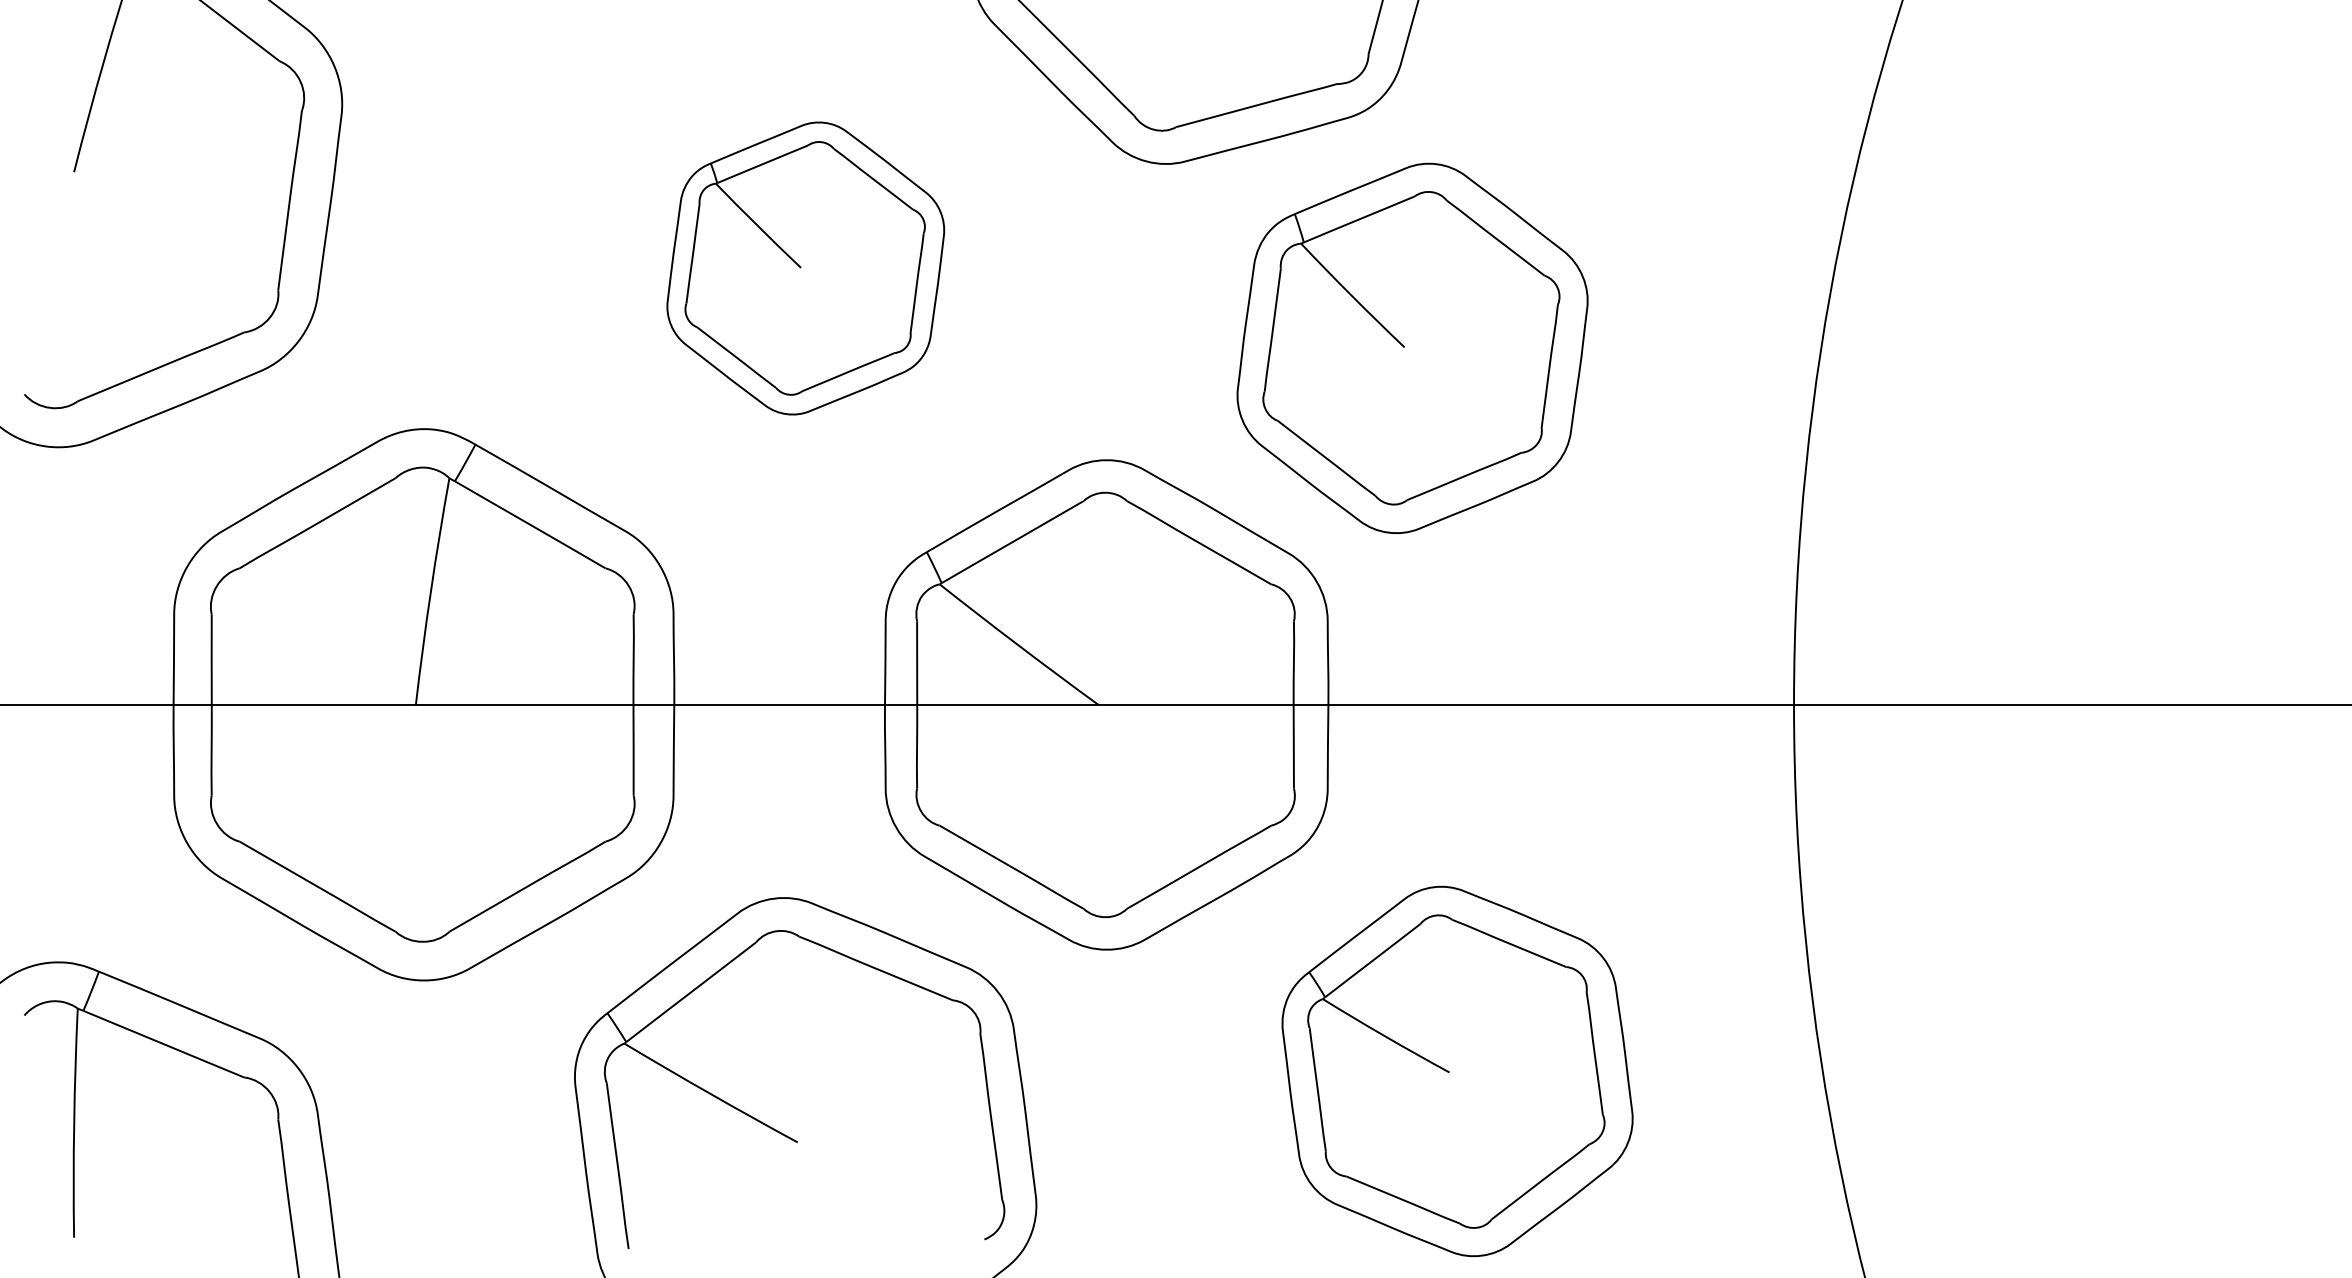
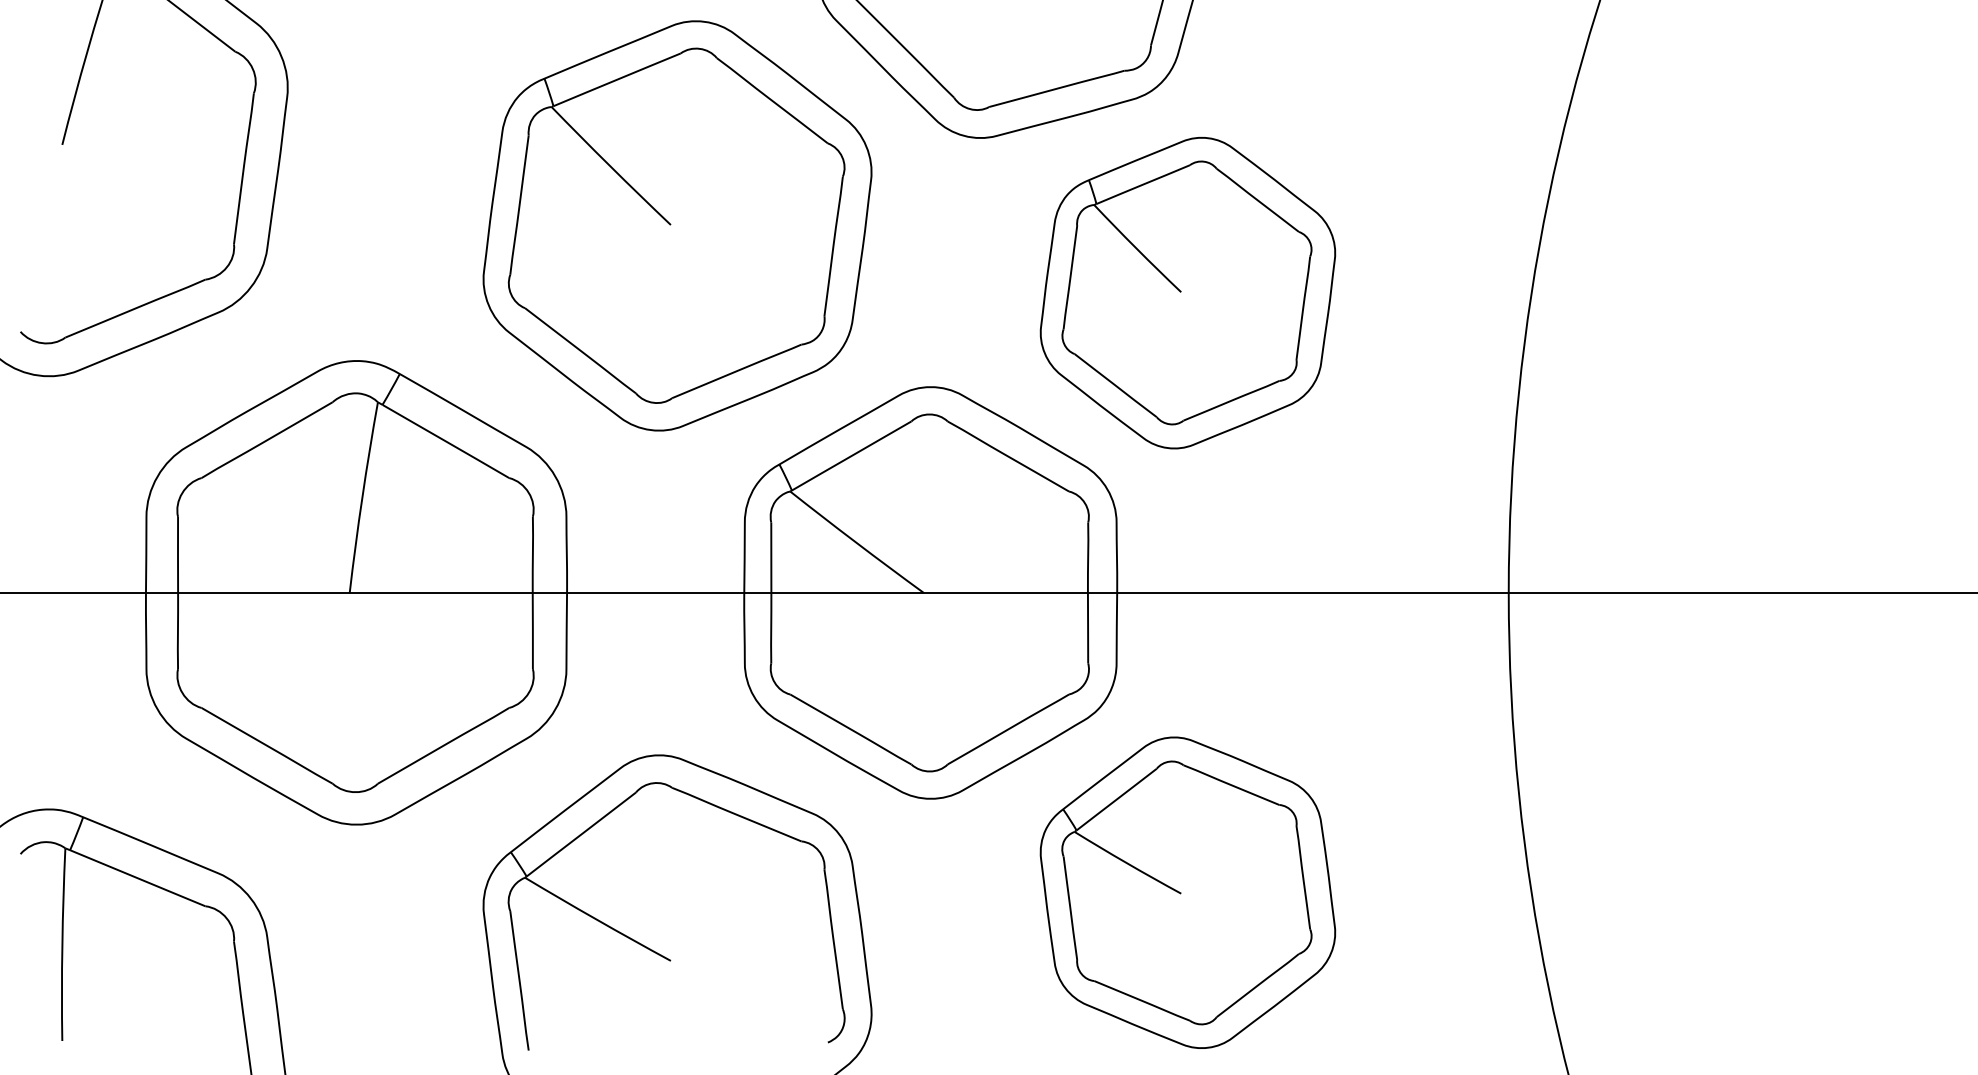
part: (805, 268) -> (677, 225), size x1.67
part: (1457, 1071) -> (1187, 892), moved

